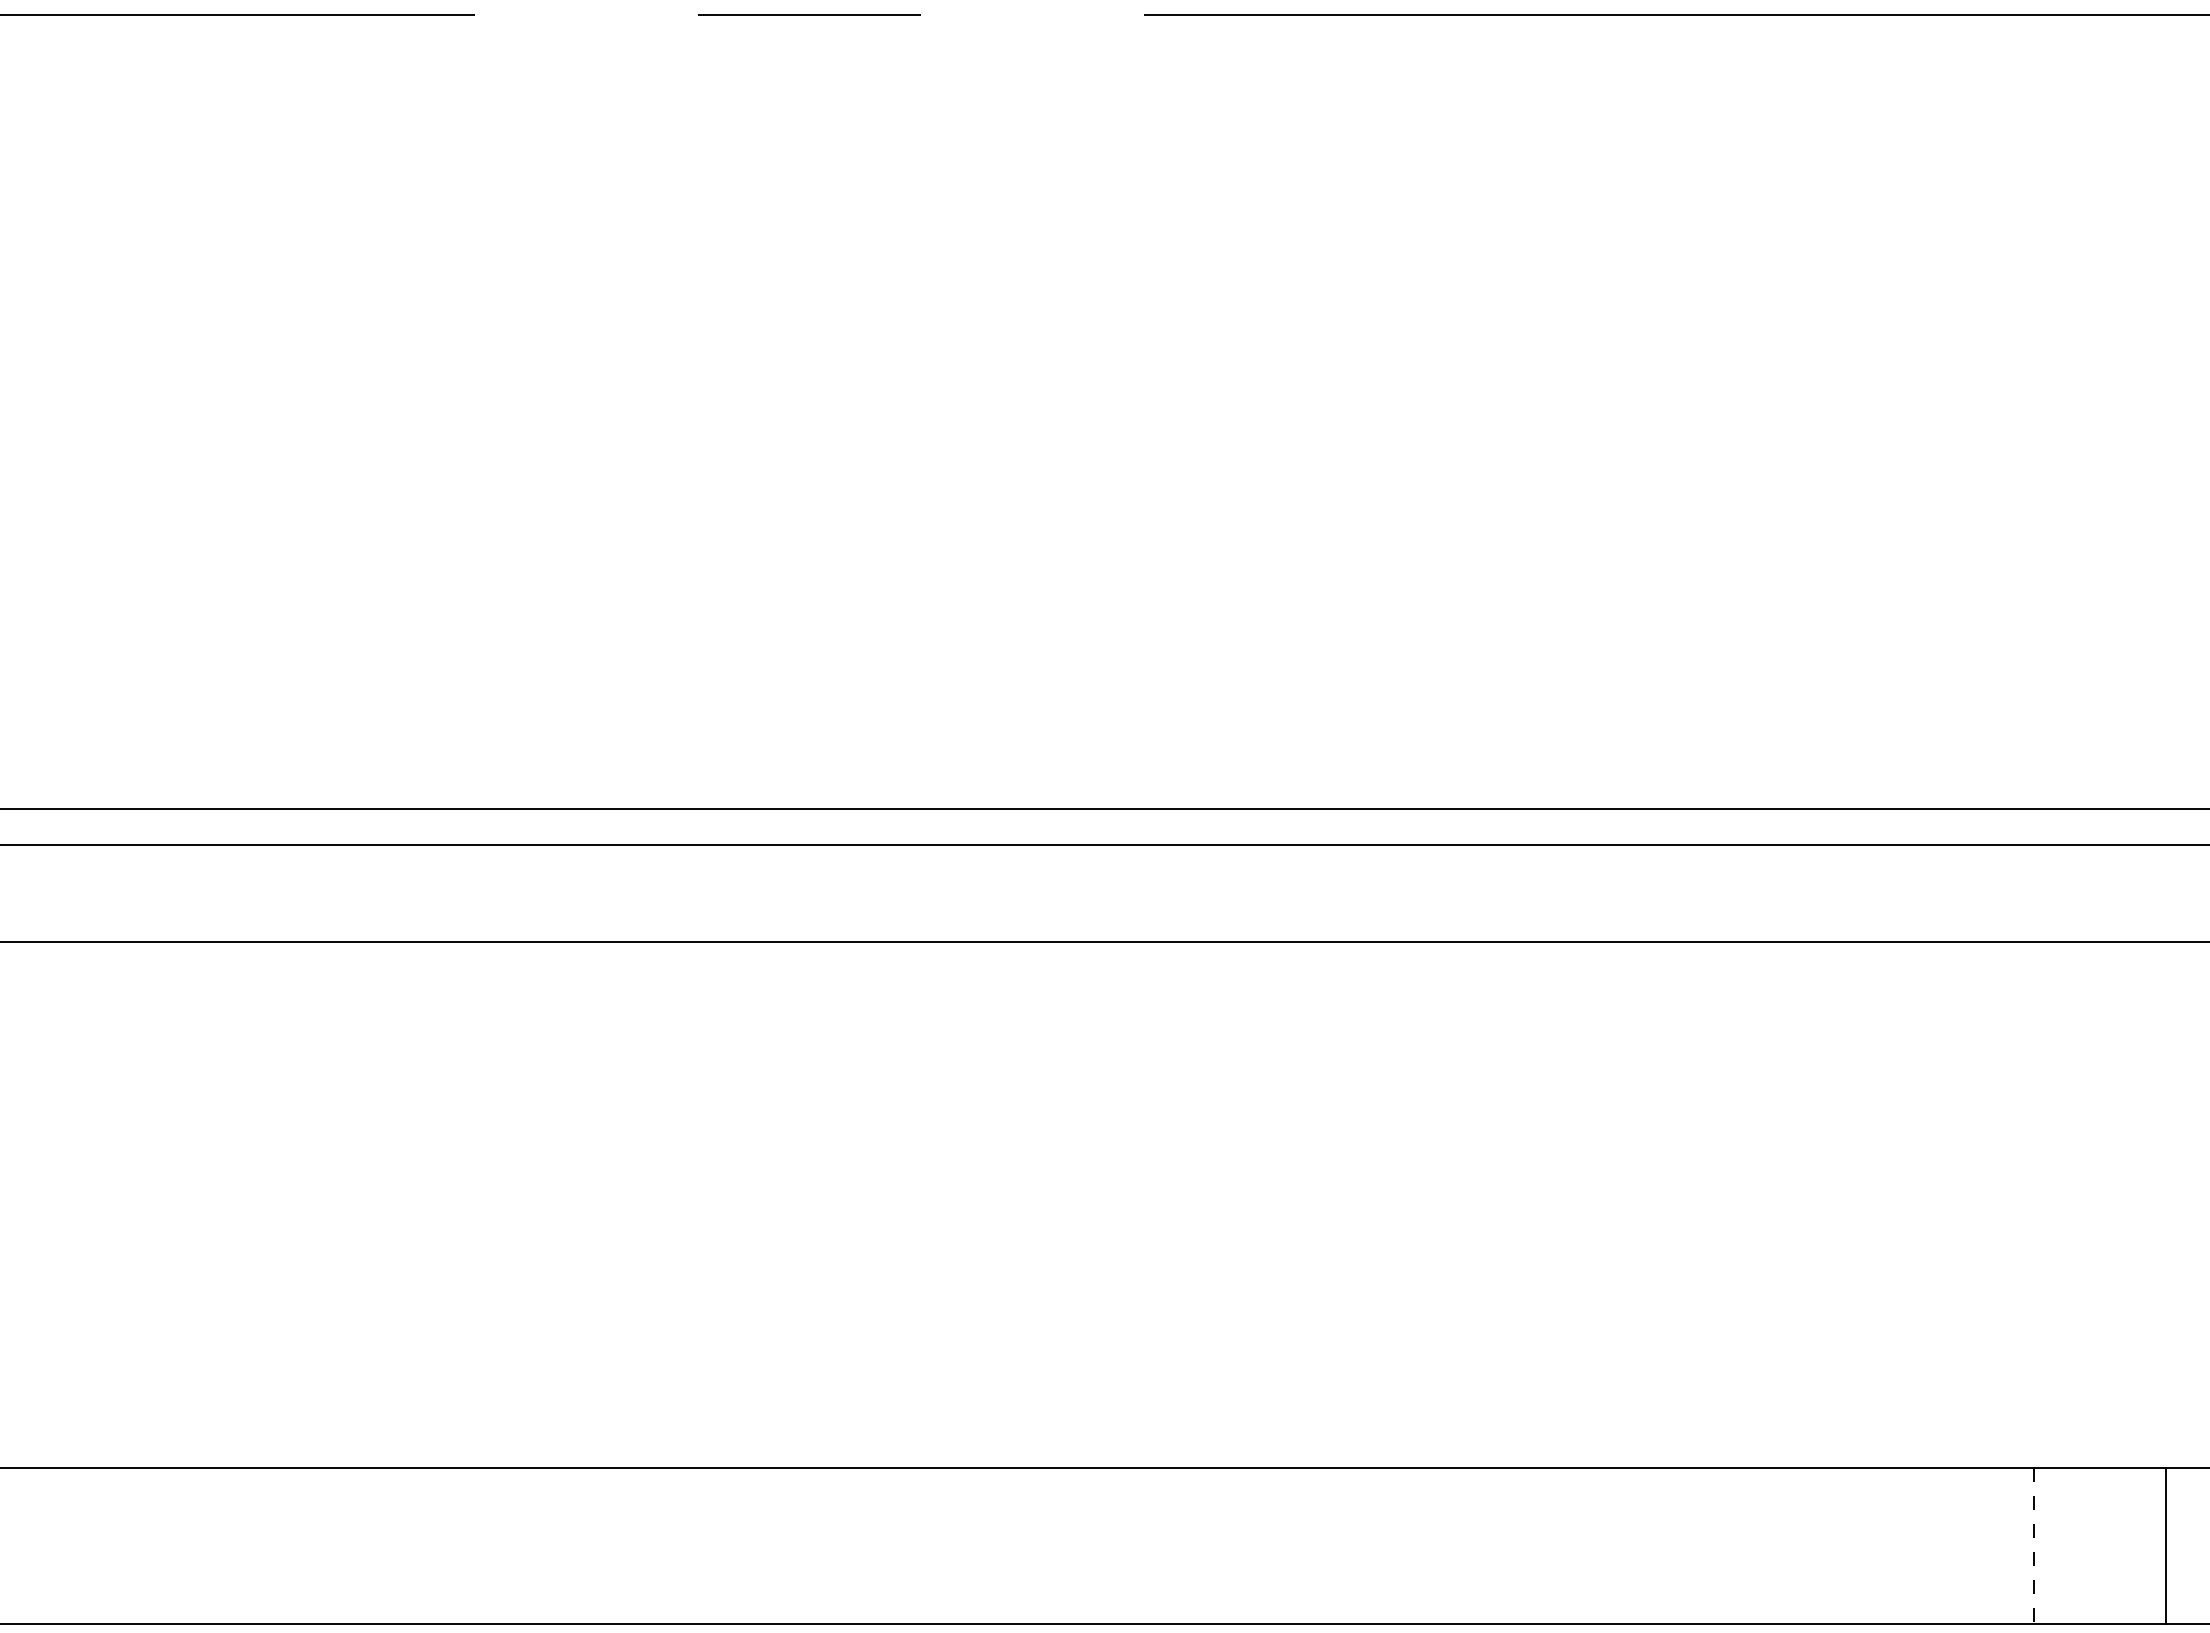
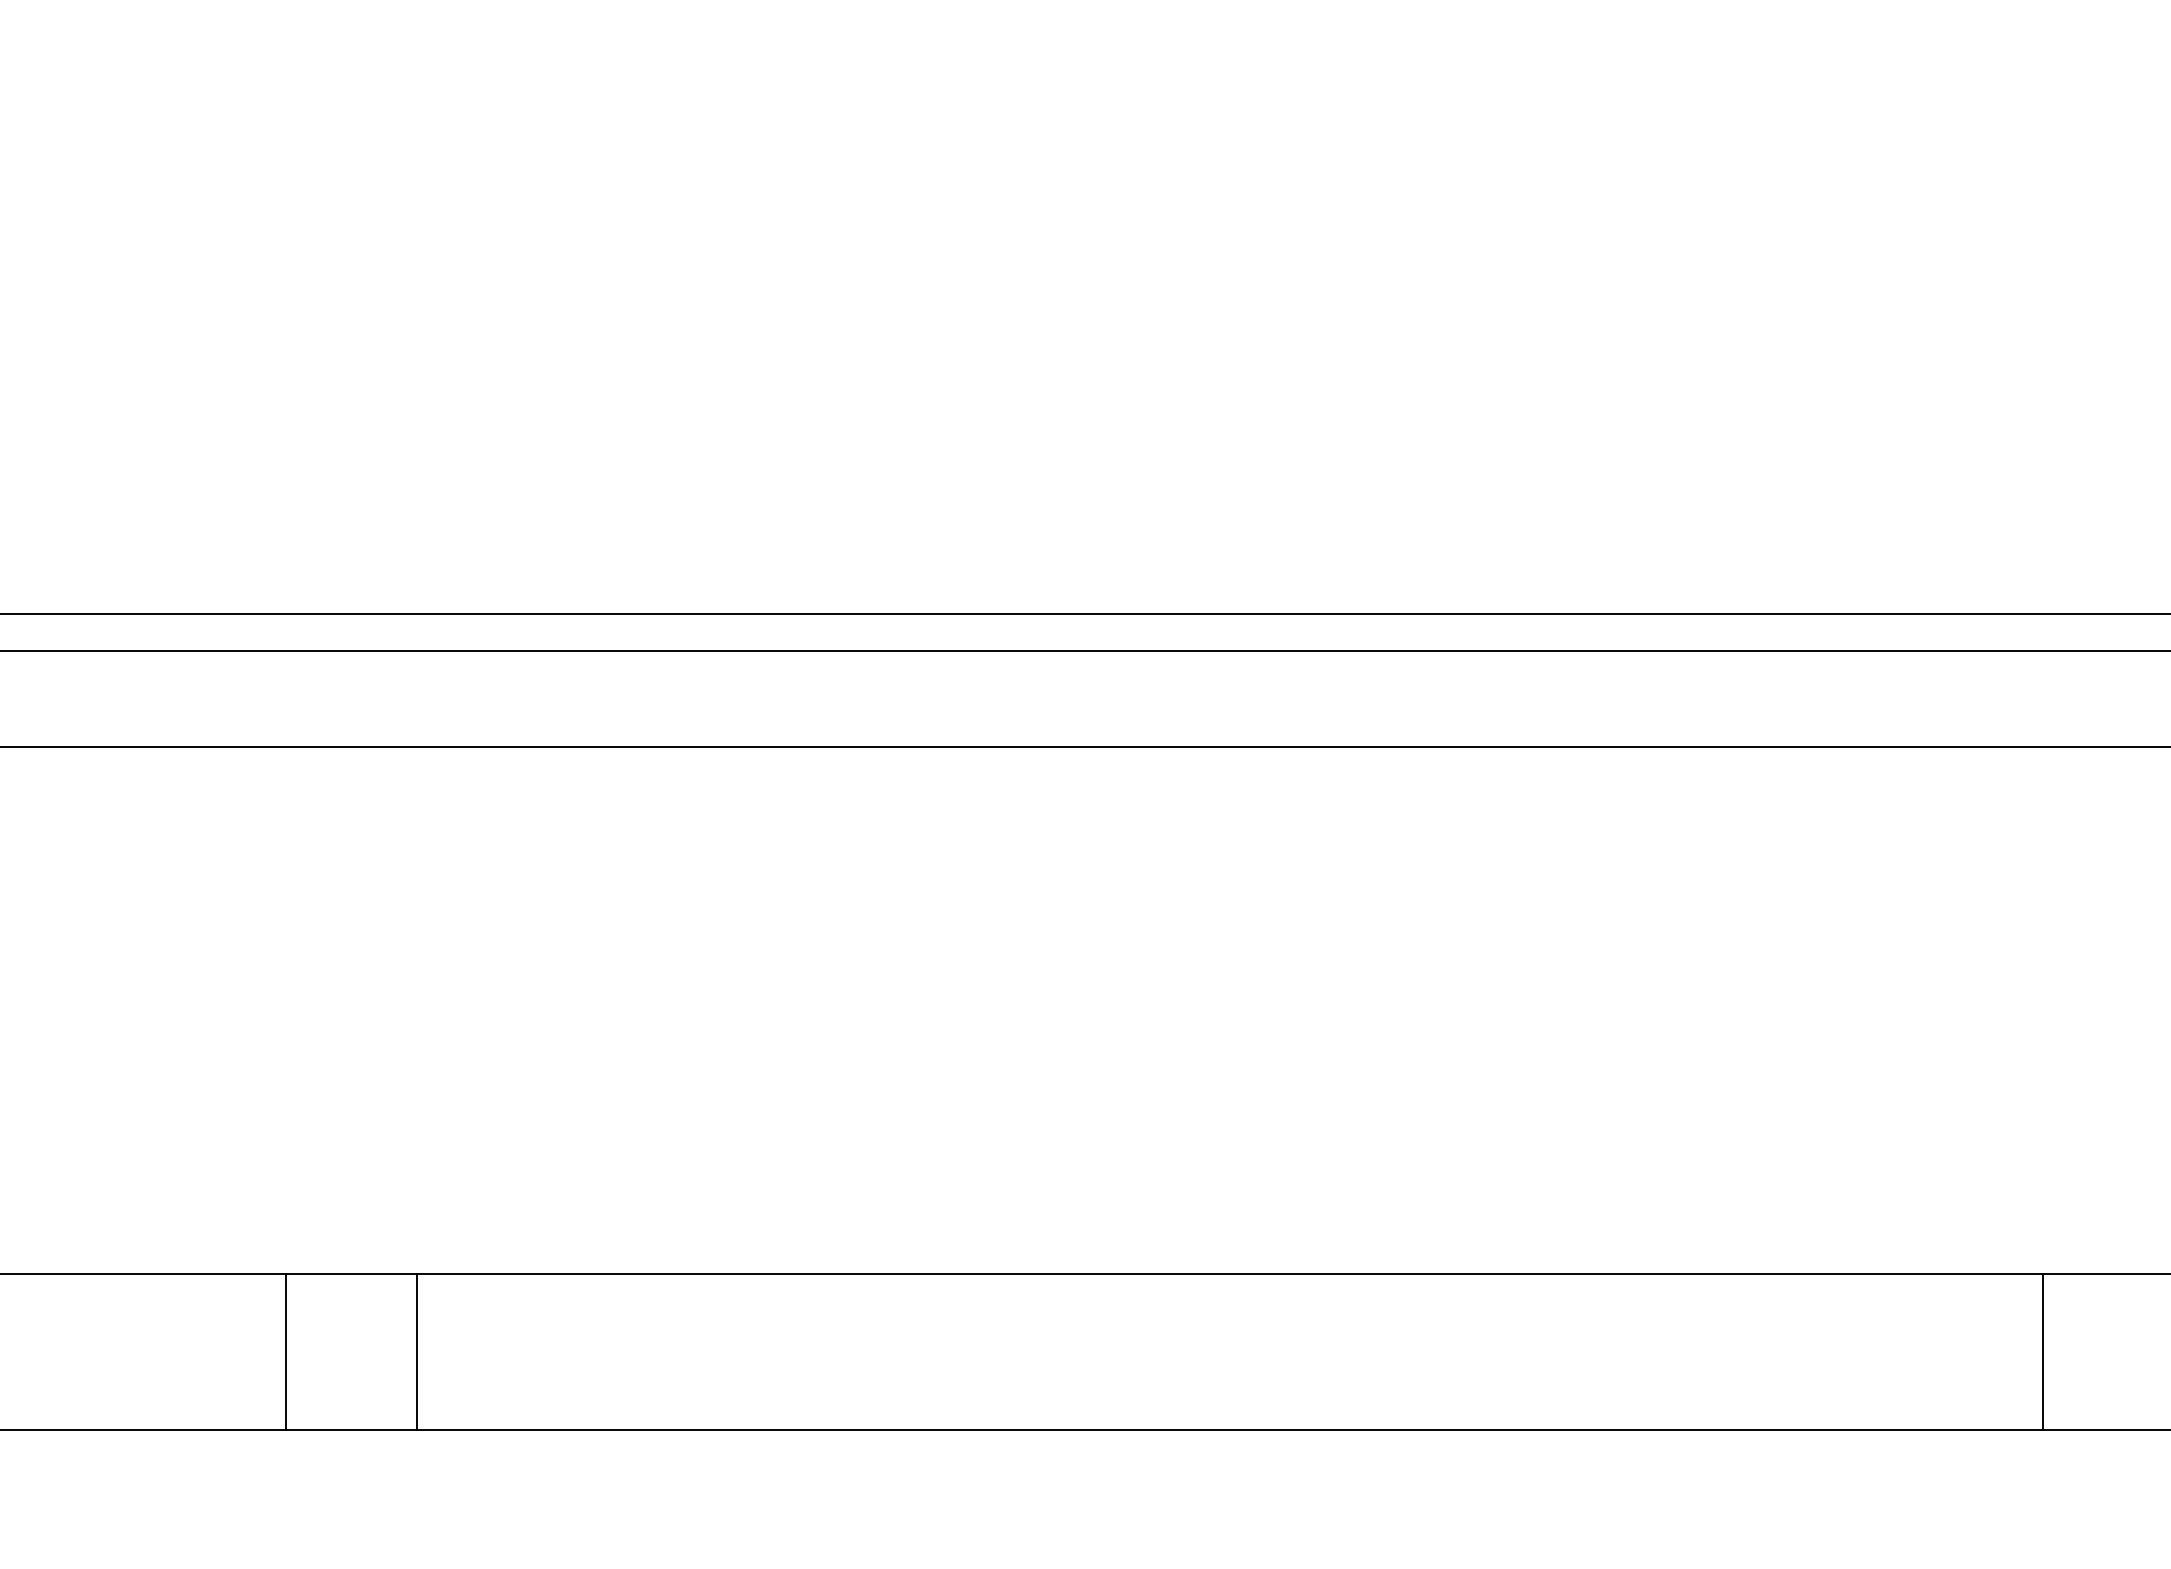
line: (276, 1545) -> (285, 1351), added
line: (408, 1545) -> (417, 1351), added
line: (2033, 1546) -> (2042, 1352), dashed -> solid

